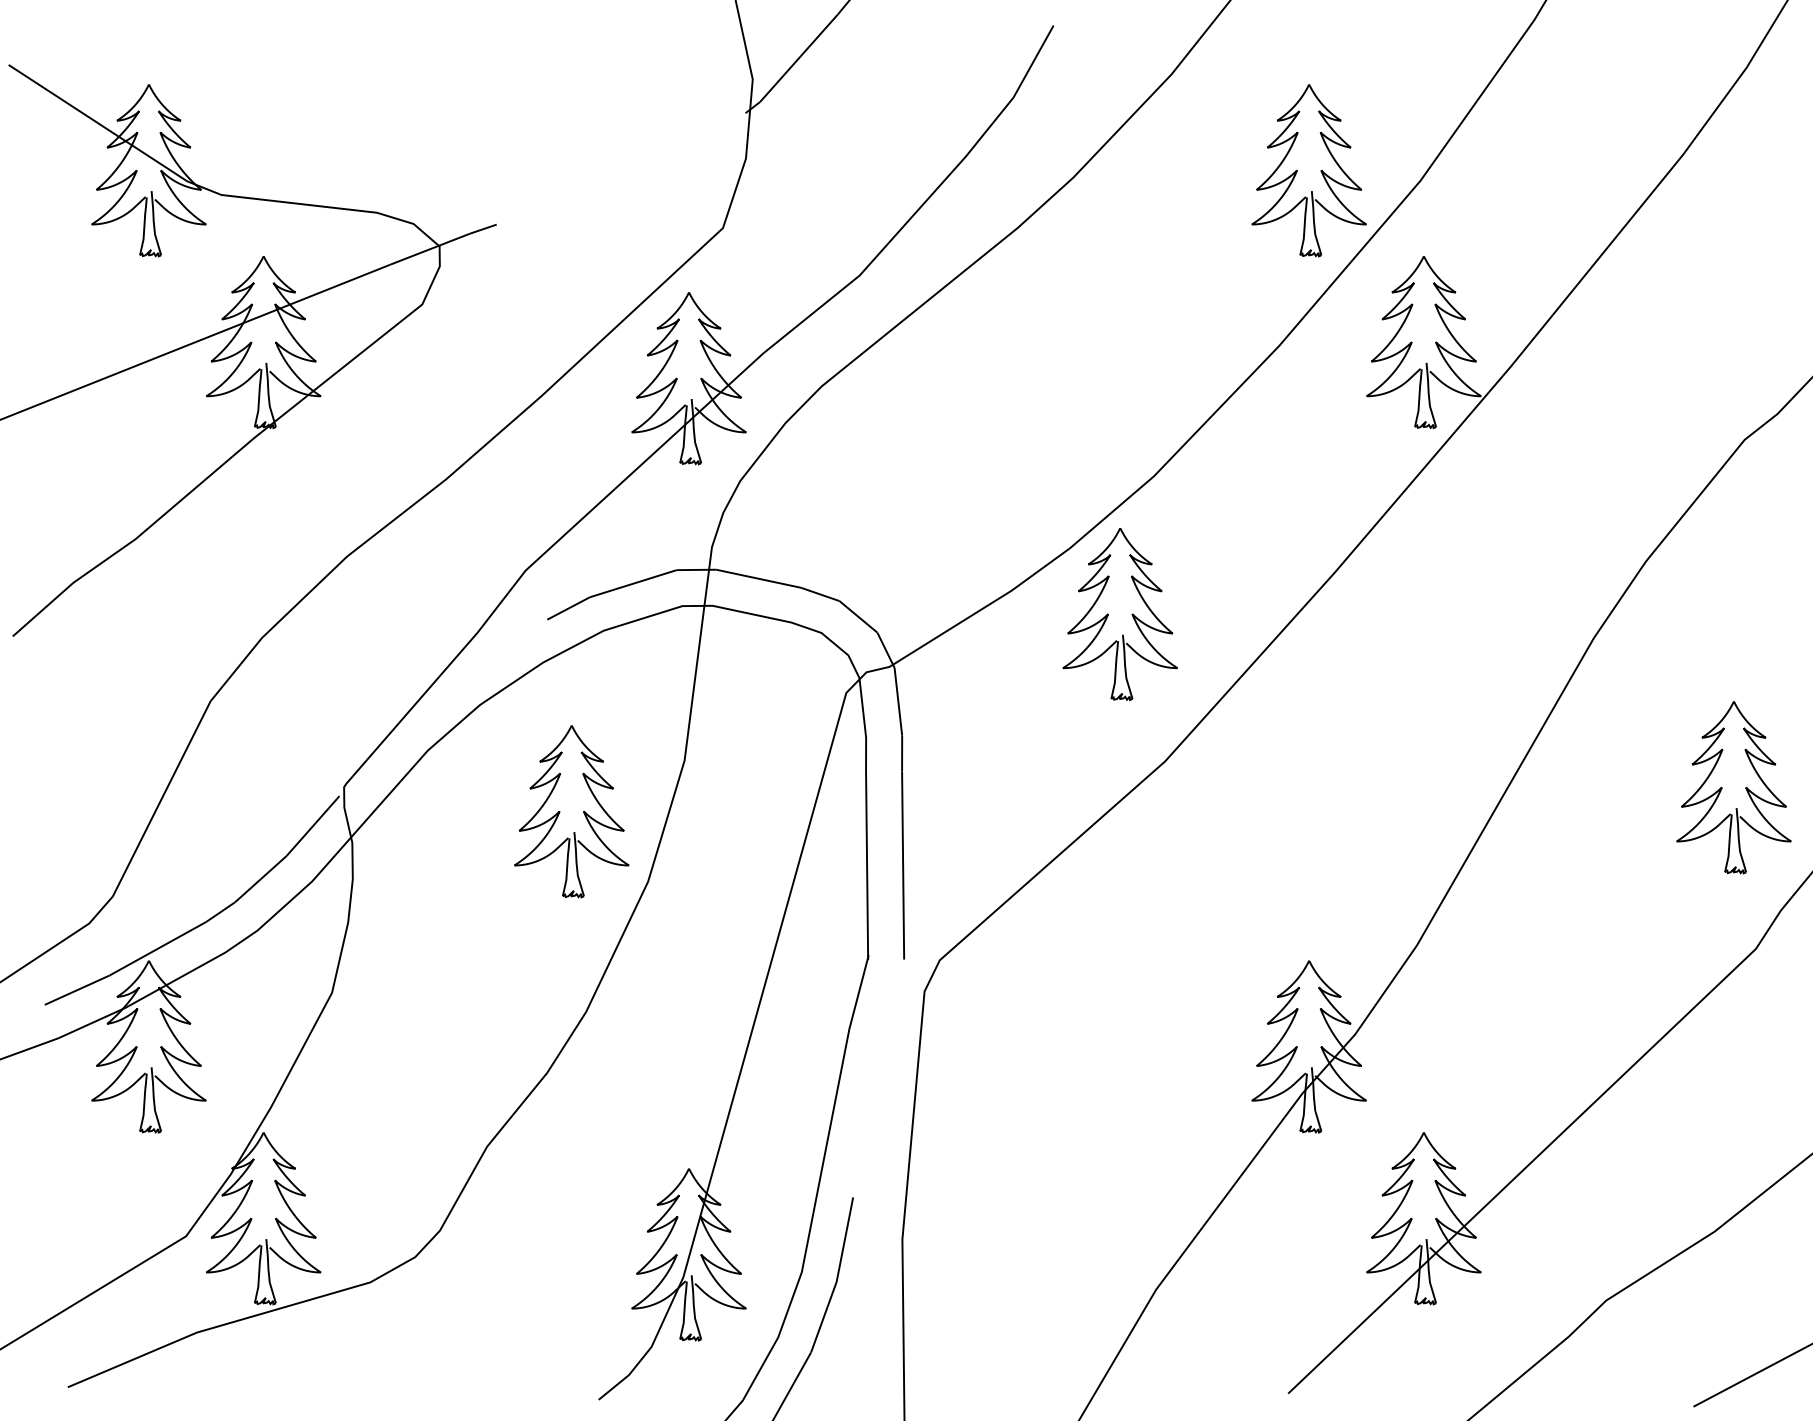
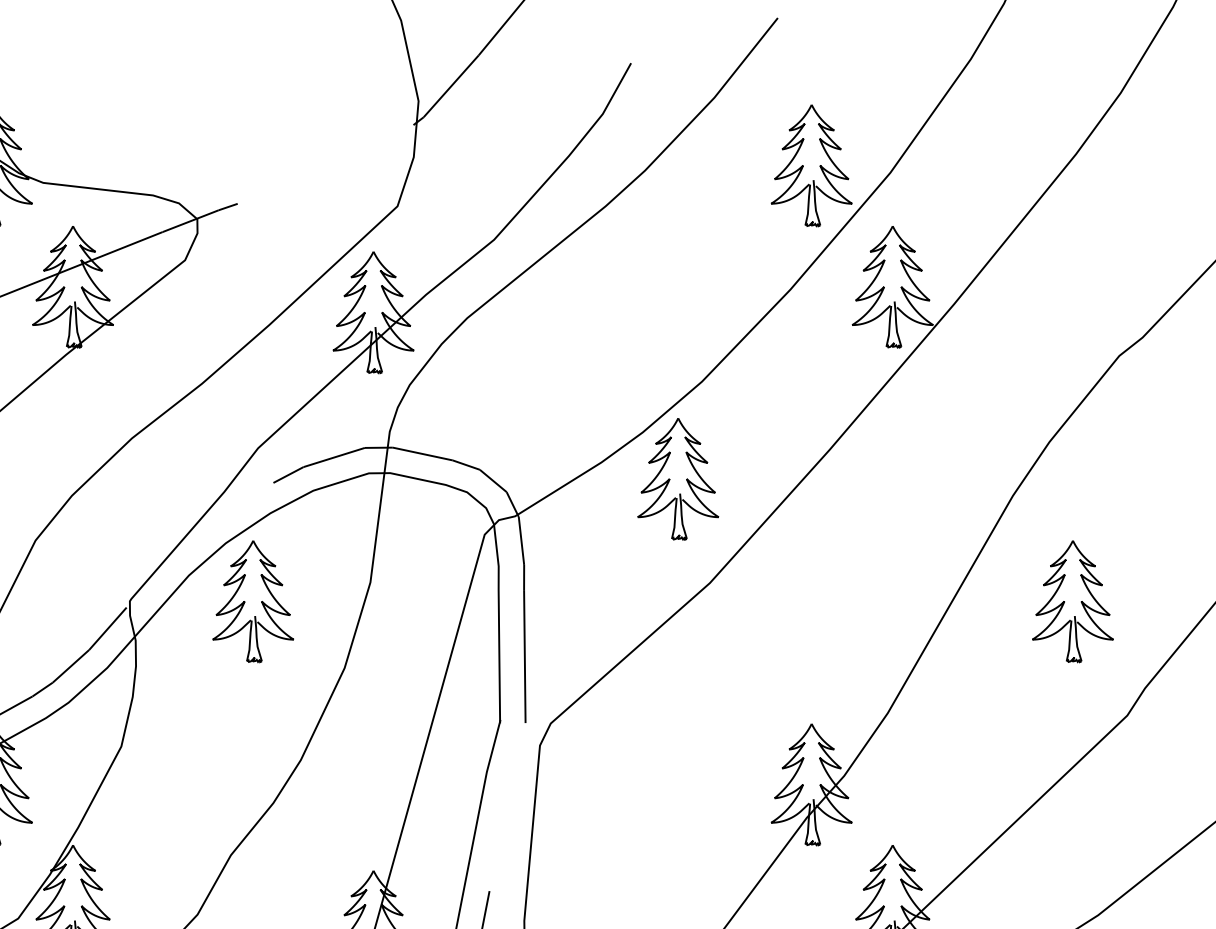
part: (1733, 787) -> (1072, 601), moved
part: (571, 811) -> (253, 601), moved

